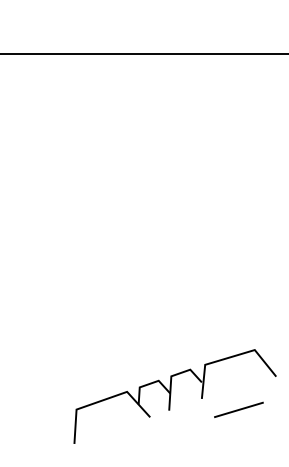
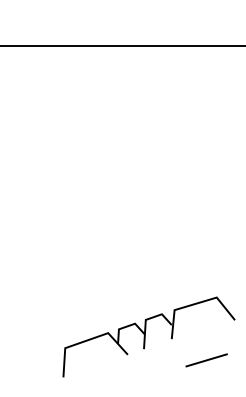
line: (238, 409) -> (206, 360), moved

